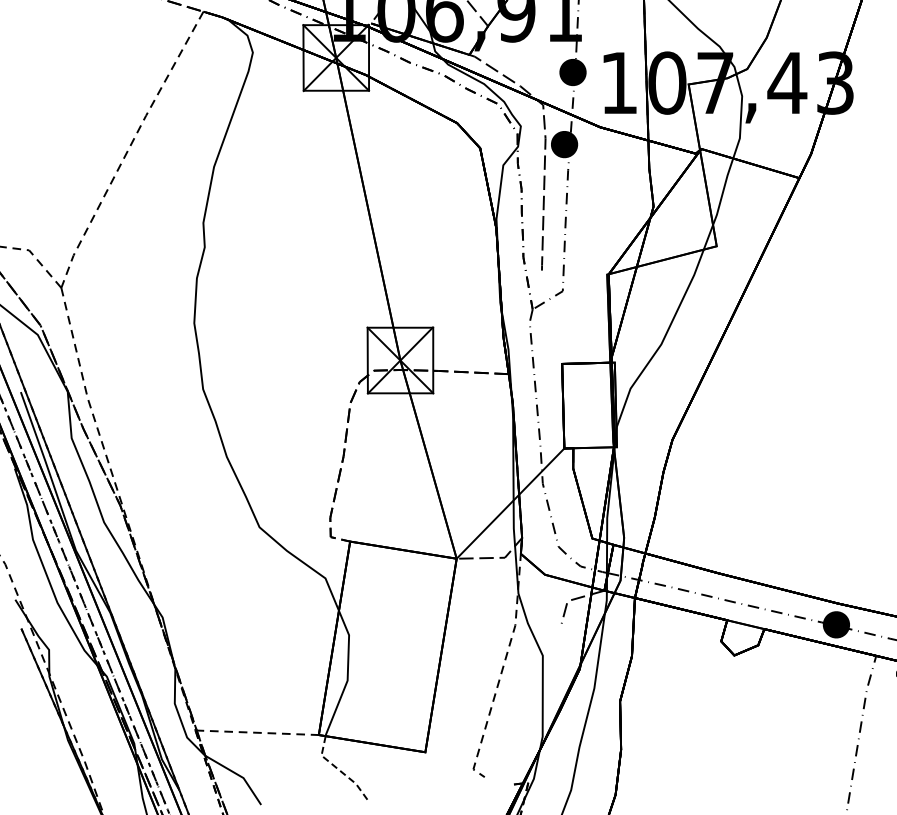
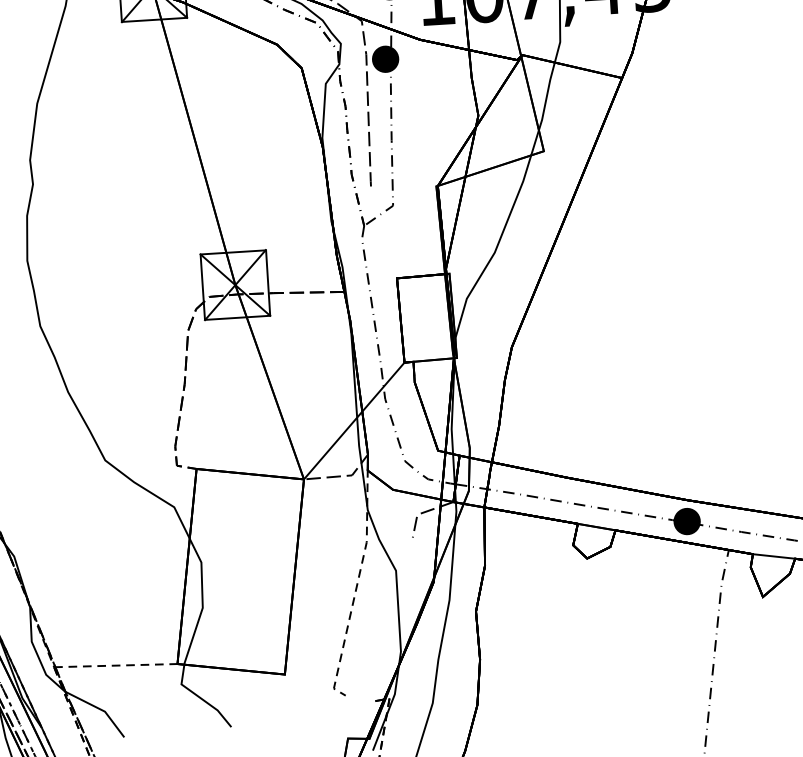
line: (339, 770) -> (200, 698), dashed -> solid

